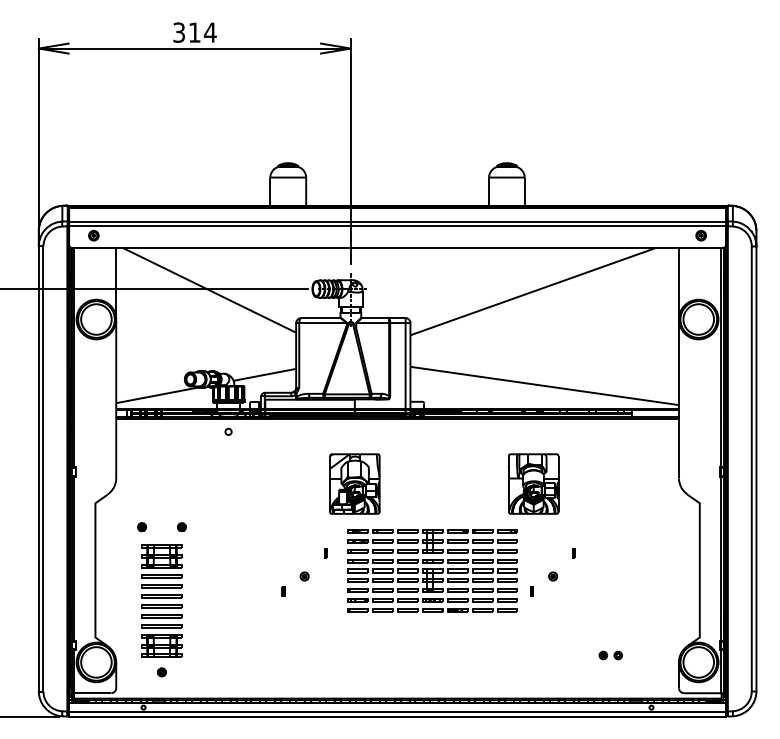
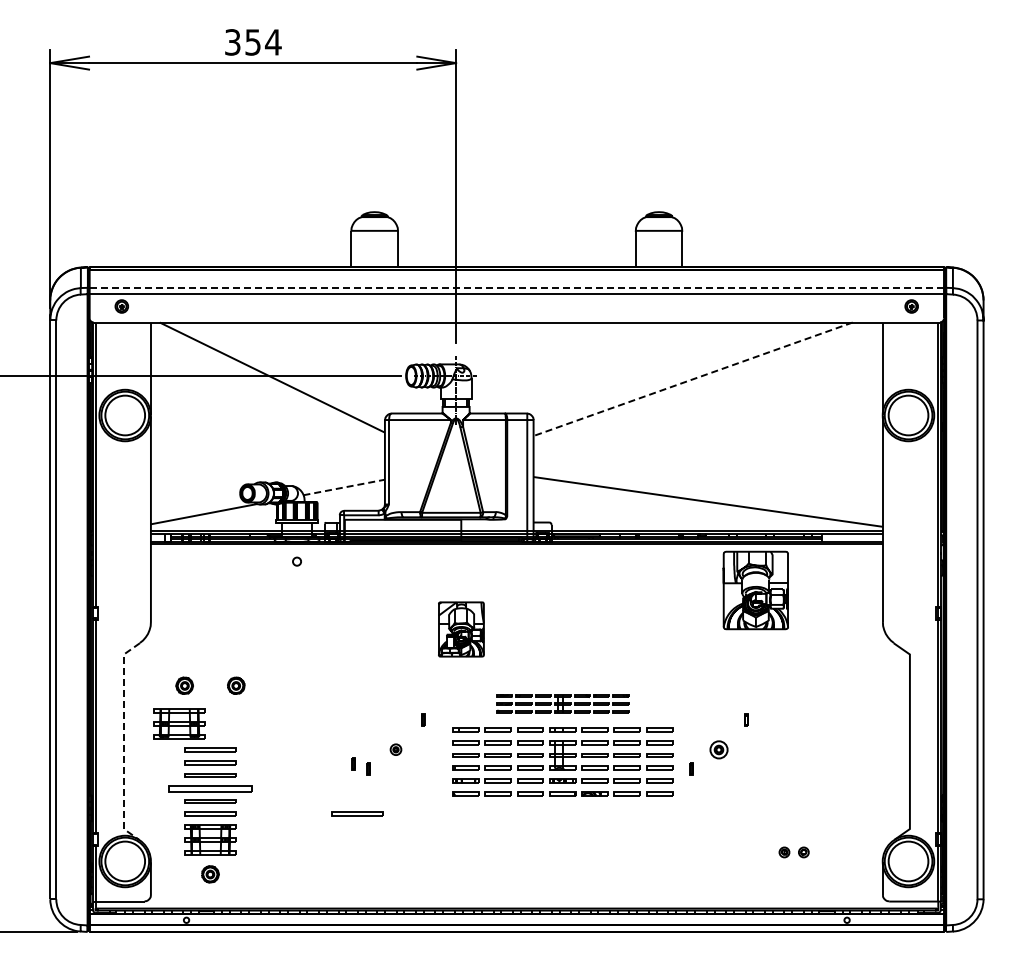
text: (194, 32) -> (252, 42), 314 -> 354
line: (398, 221) -> (517, 288), solid -> dashed
line: (532, 291) -> (692, 379), solid -> dashed
line: (265, 374) -> (344, 487), solid -> dashed
part: (355, 484) -> (461, 629), size x0.7
part: (533, 484) -> (755, 590), moved
part: (142, 527) -> (184, 685), size x1.6
part: (182, 527) -> (236, 685), size x1.6
part: (432, 540) -> (562, 703), size x0.6
part: (162, 556) -> (179, 723), moved
line: (95, 570) -> (123, 741), solid -> dashed
part: (553, 576) -> (719, 749), size x1.6
part: (271, 587) -> (353, 763), added
part: (162, 605) -> (210, 787), size x1.6
part: (275, 625) -> (357, 813), added
part: (162, 672) -> (210, 874), size x1.6

